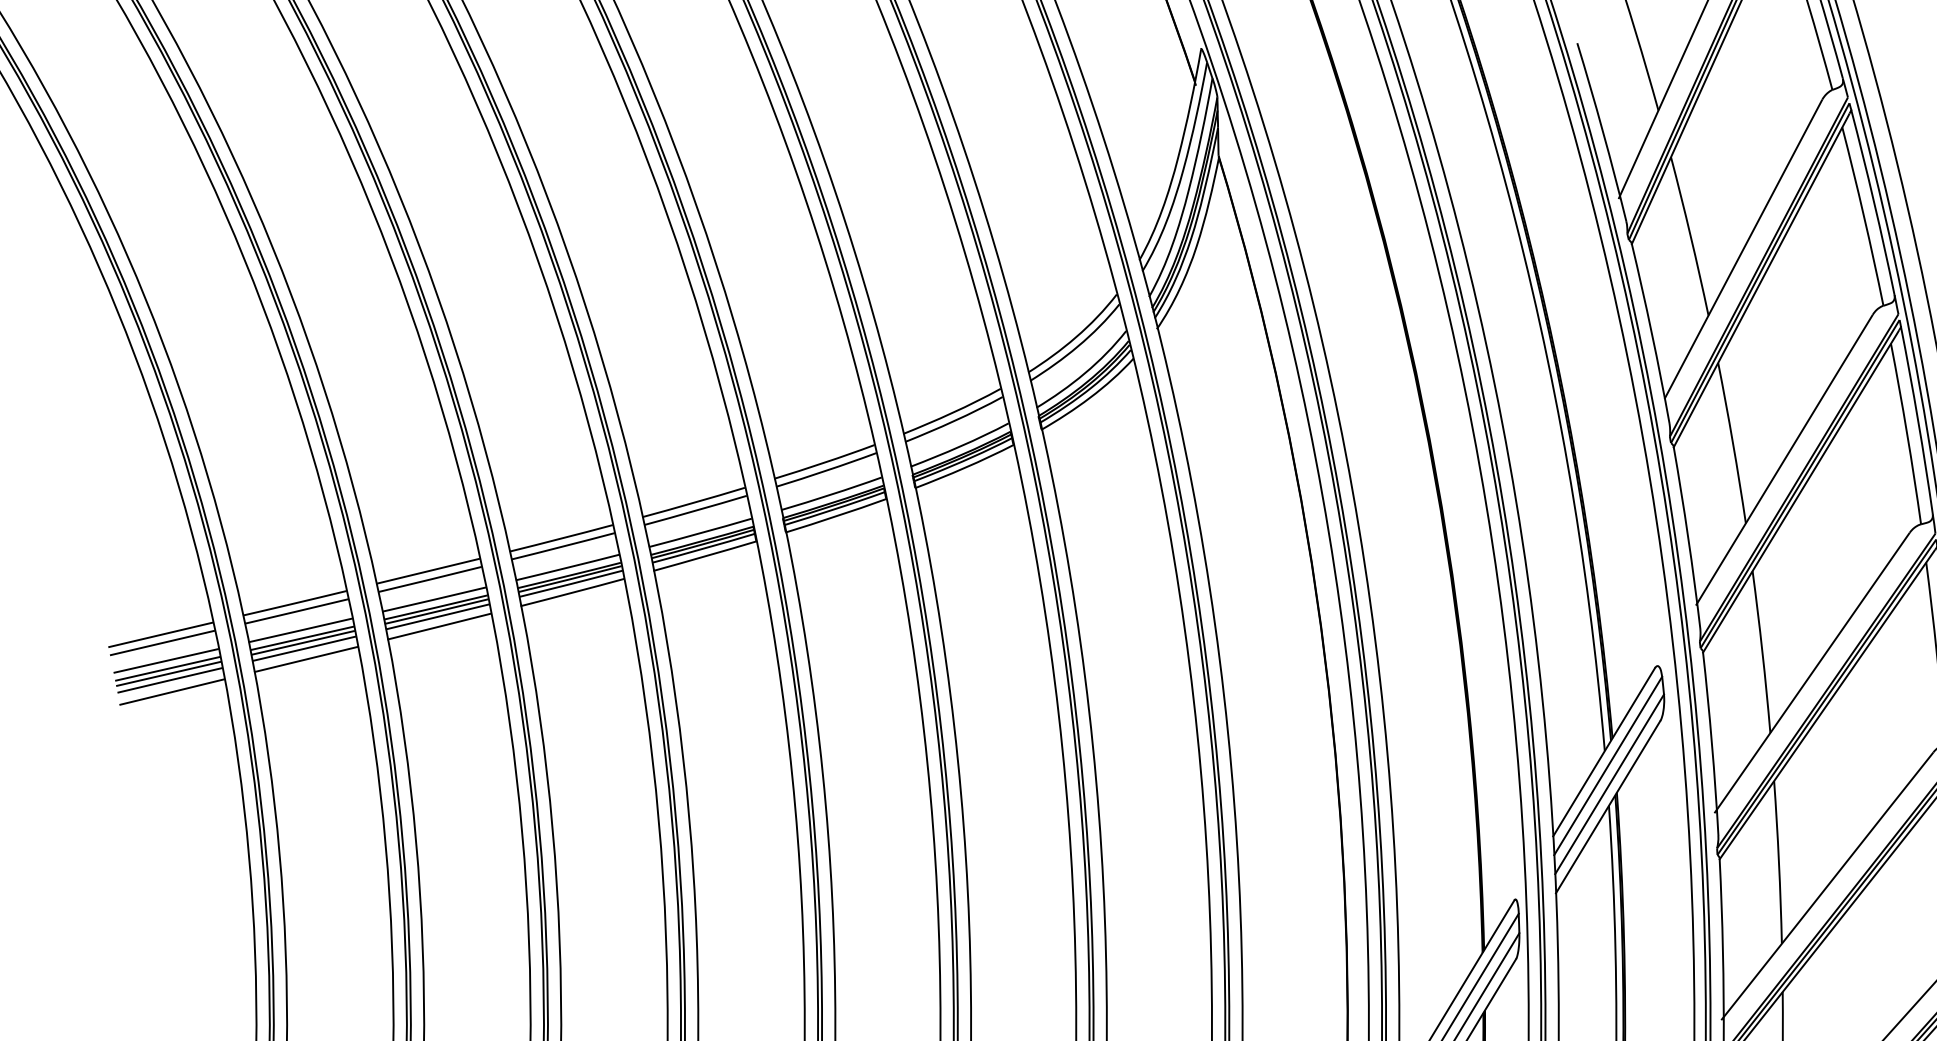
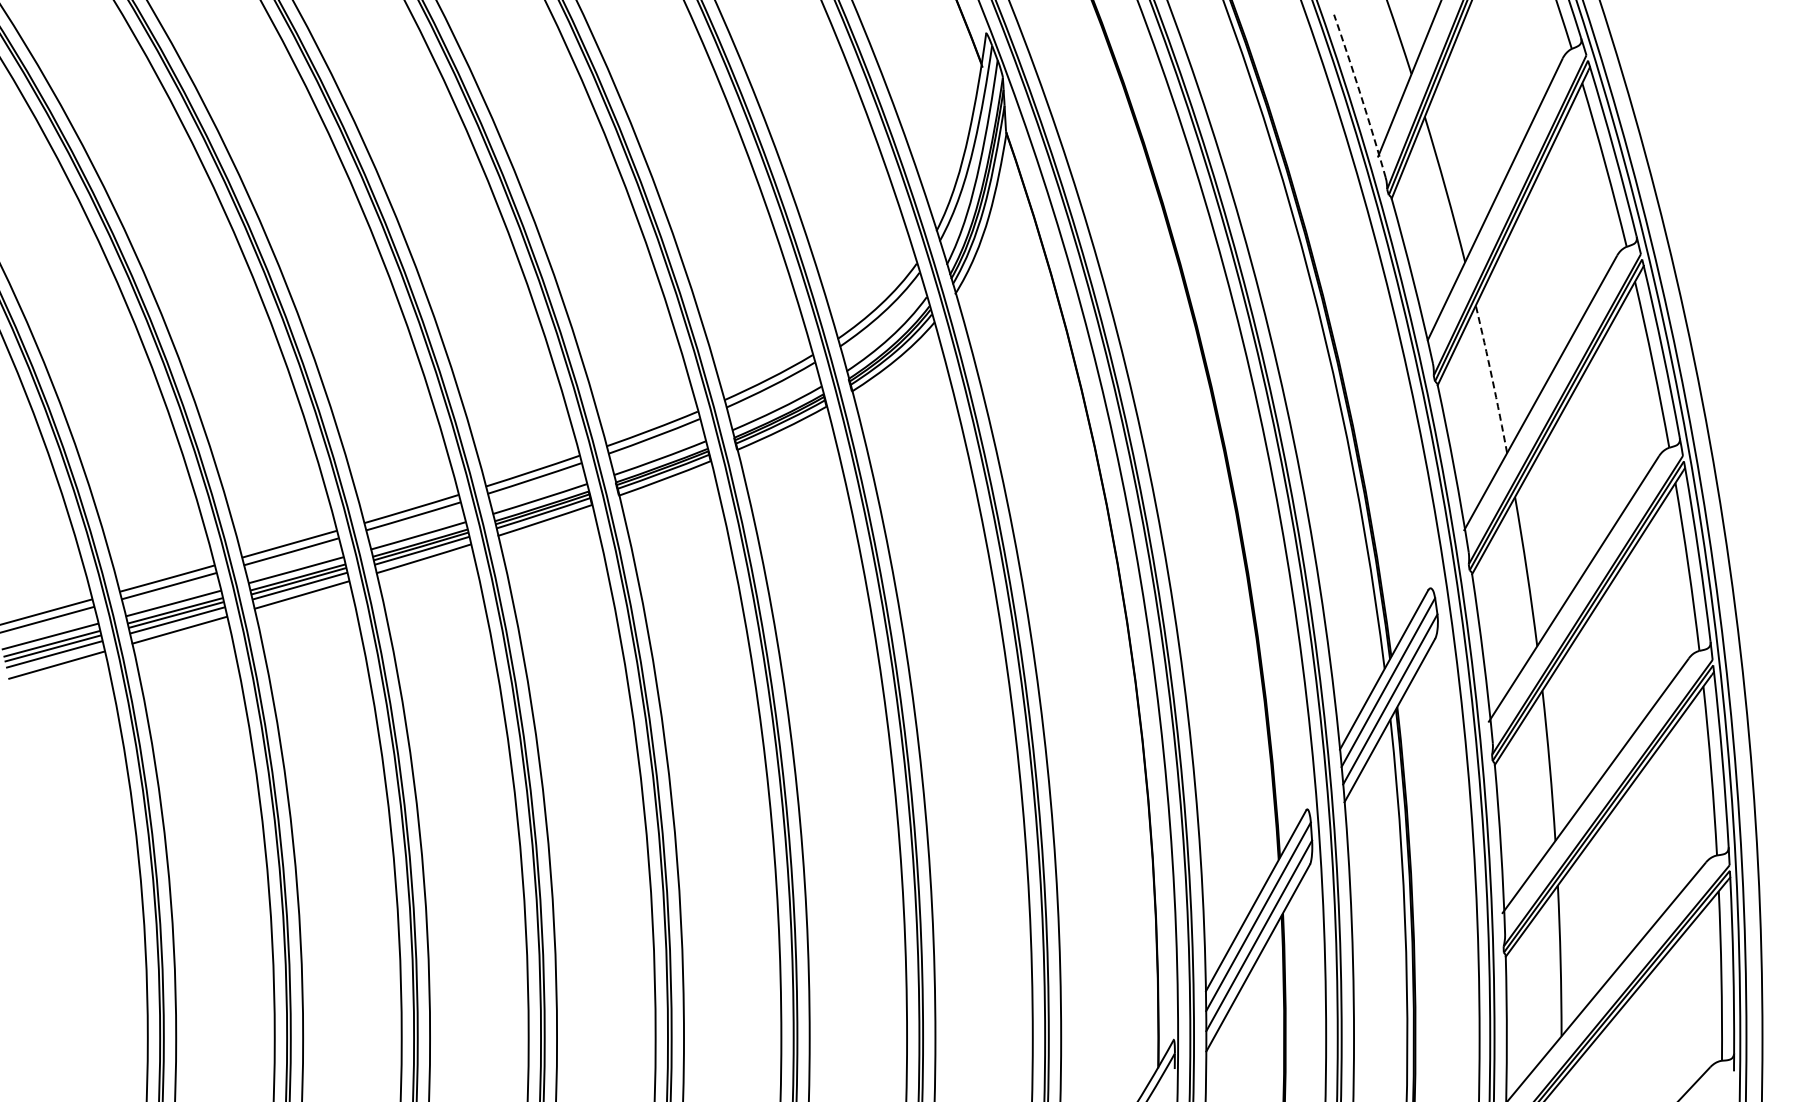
arc: (1603, 131) -> (1361, 95), solid -> dashed
arc: (1733, 443) -> (1492, 379), solid -> dashed

